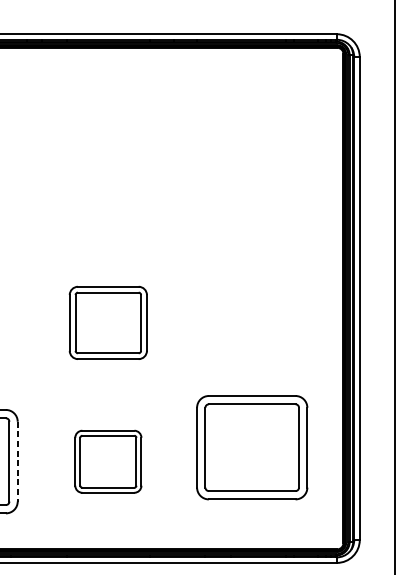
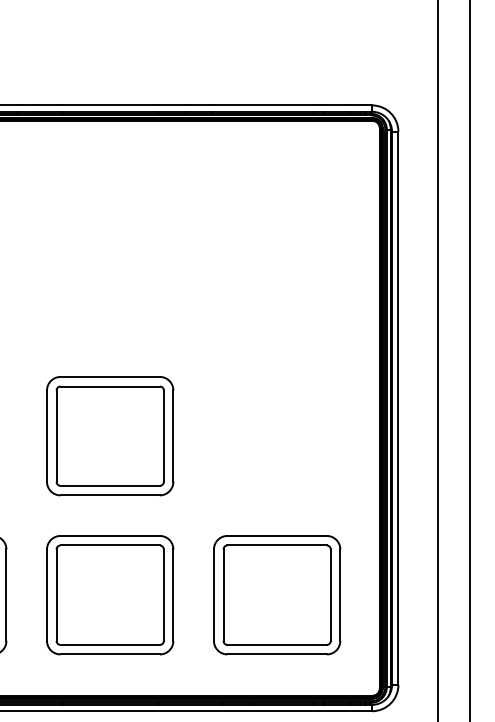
part: (108, 323) -> (110, 436), size x1.43
part: (252, 447) -> (277, 595), moved
line: (17, 461) -> (6, 595), dashed -> solid
part: (108, 461) -> (110, 595), size x1.67

